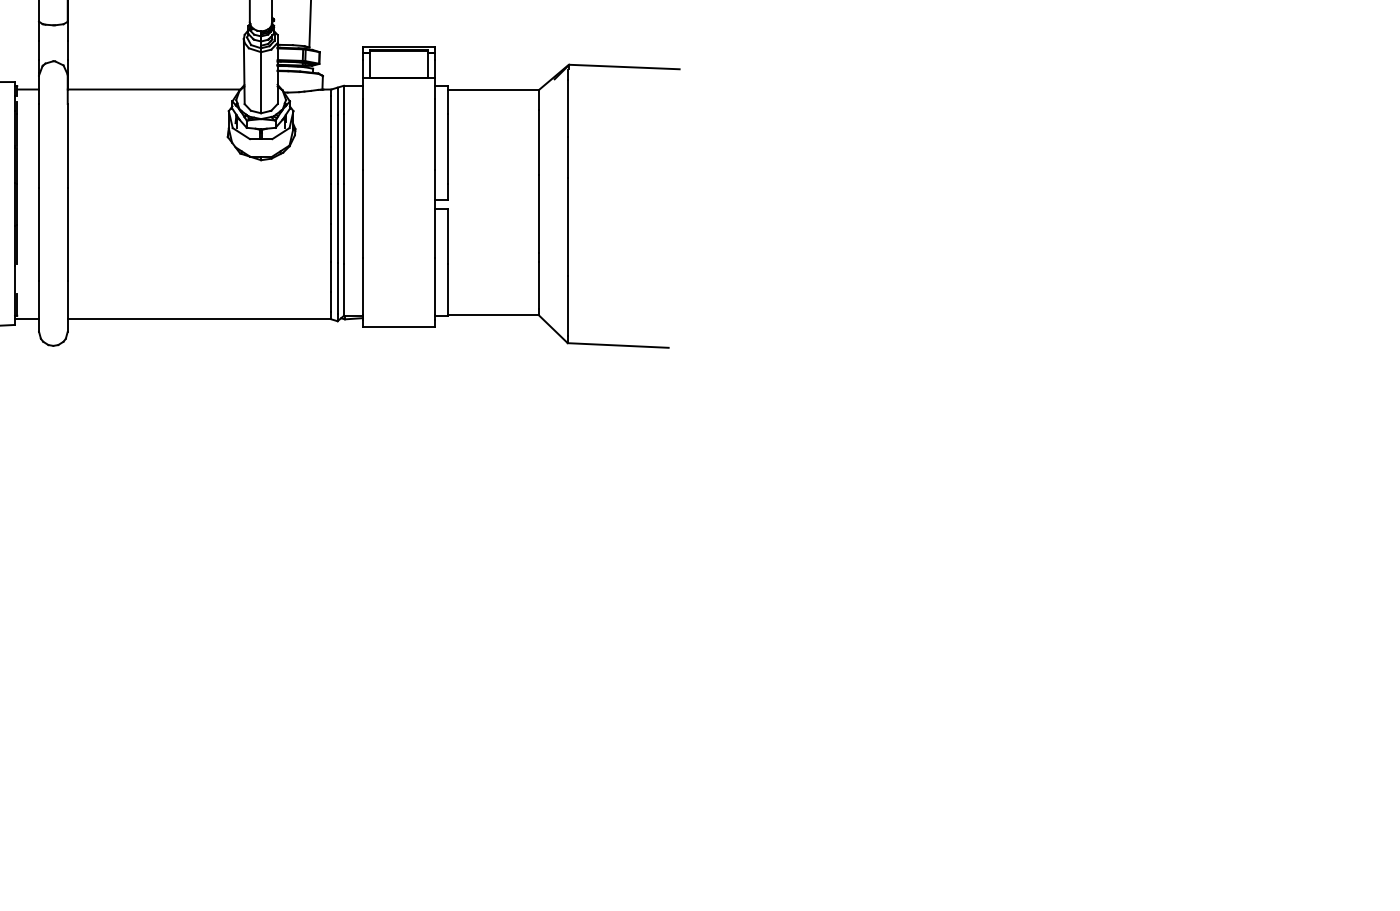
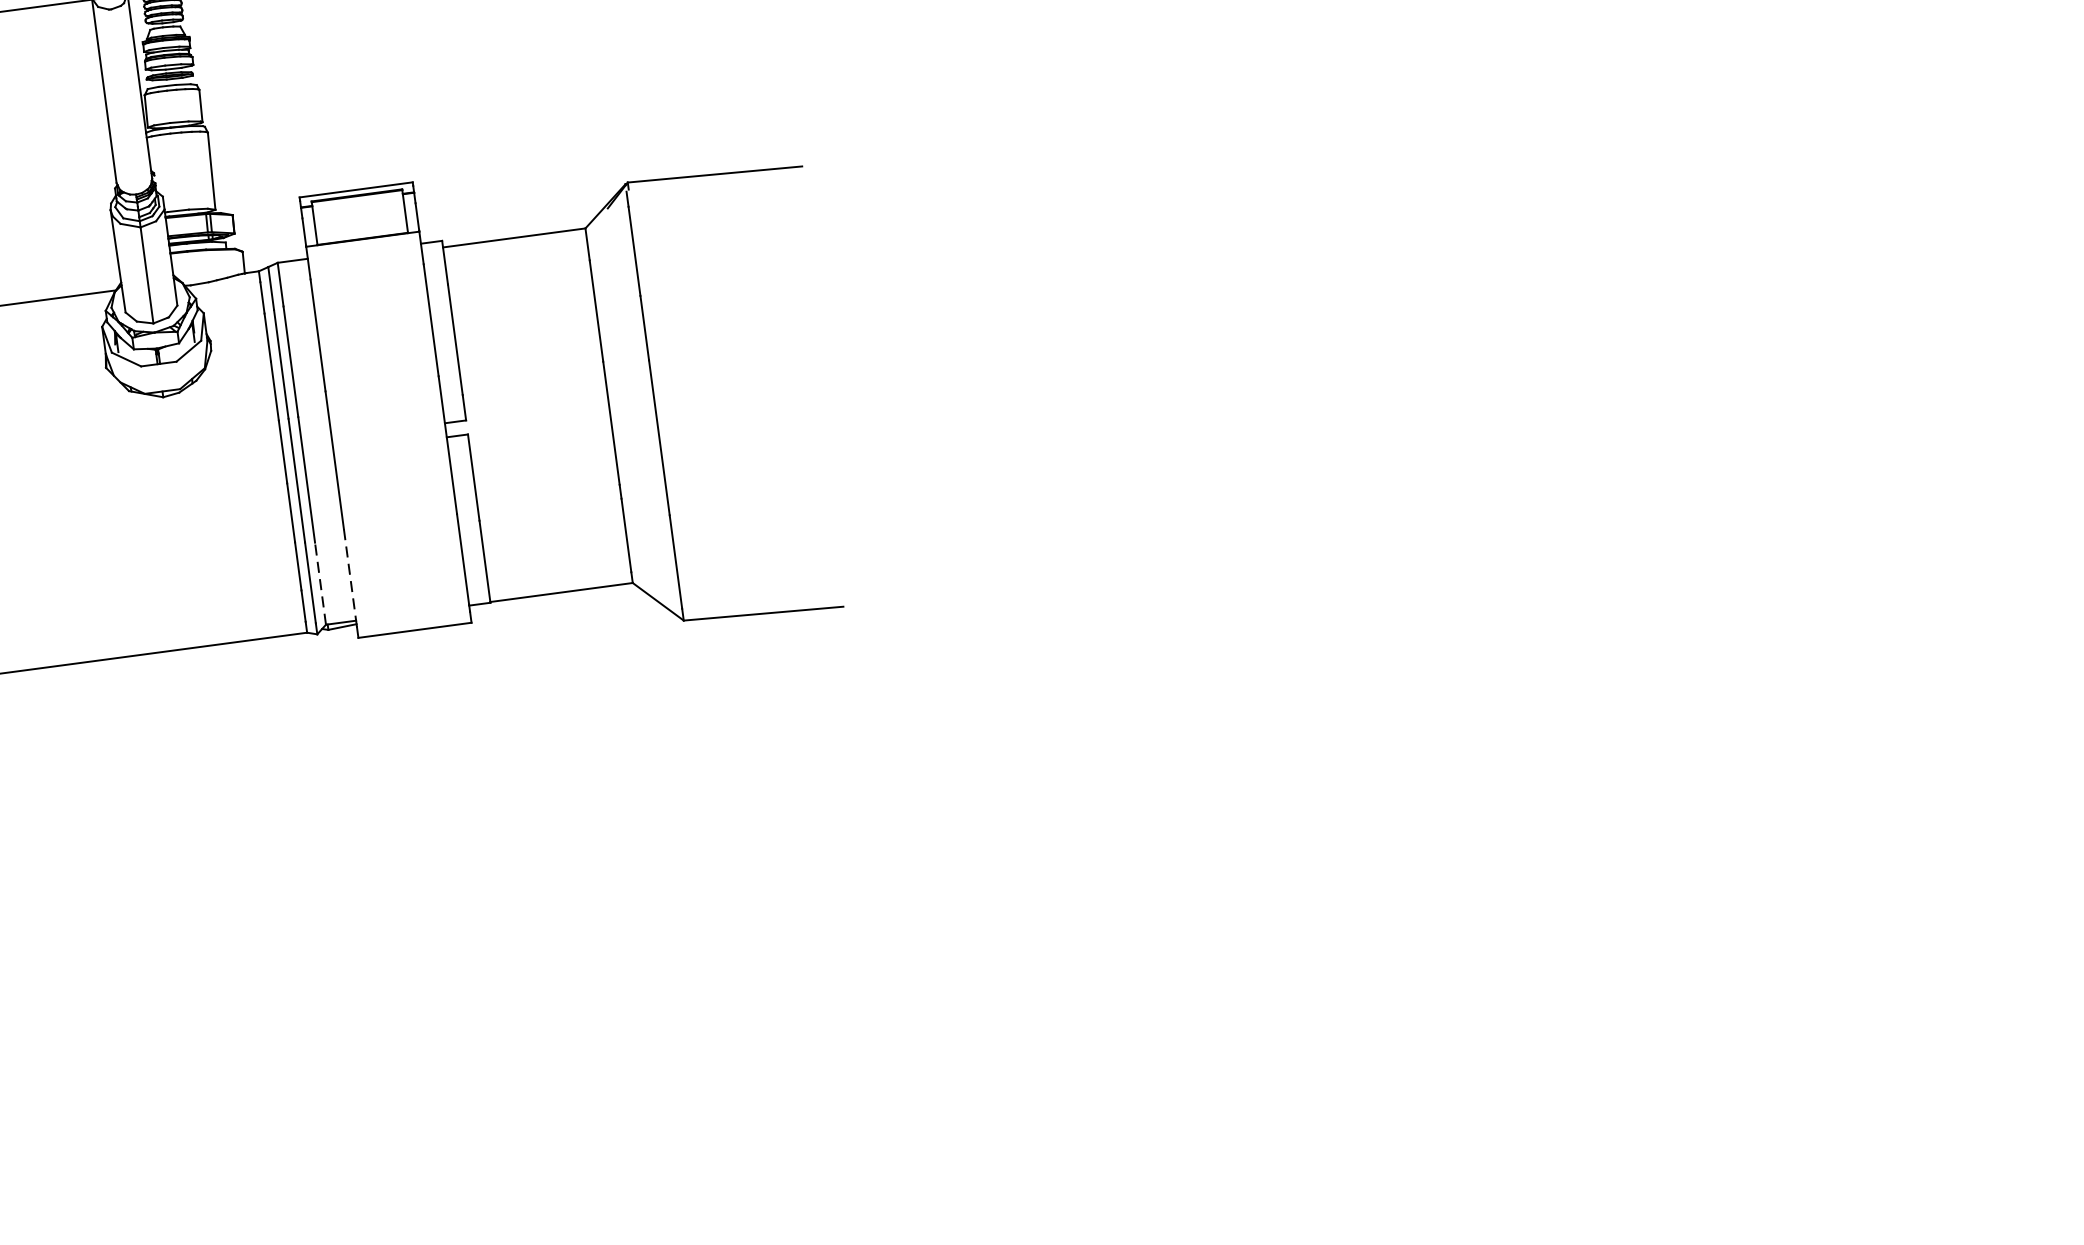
line: (363, 286) -> (350, 574), solid -> dashed
line: (343, 289) -> (319, 583), solid -> dashed

